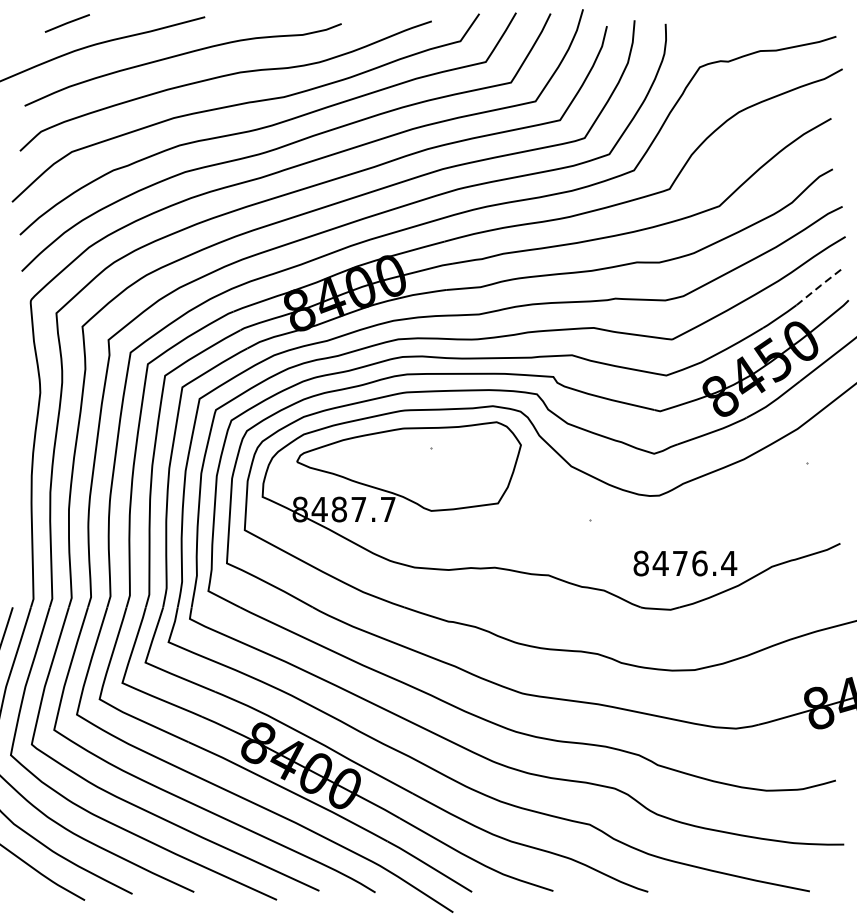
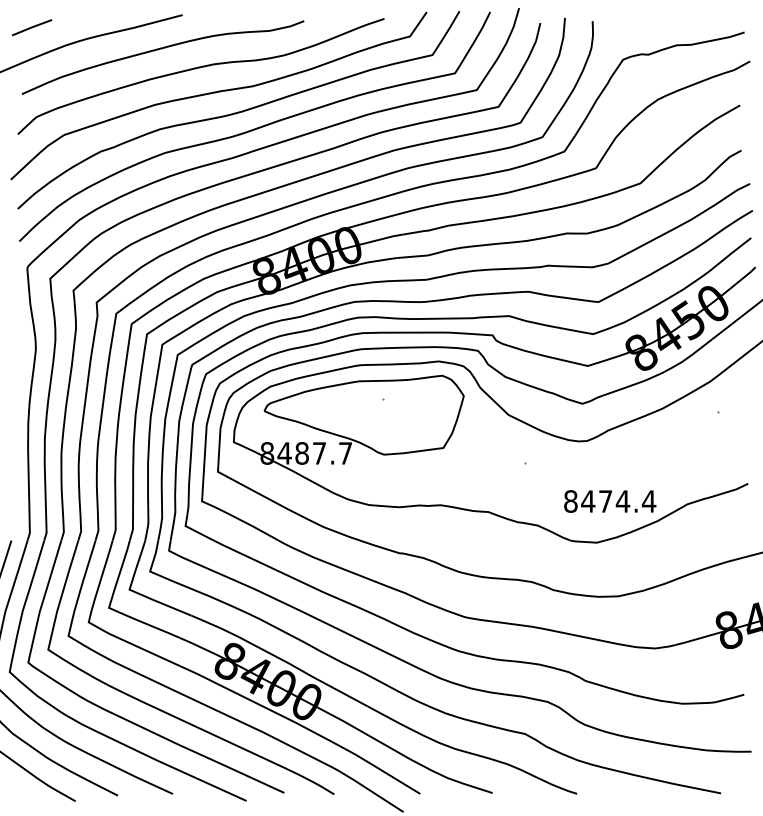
line: (67, 23) -> (32, 27), moved
line: (820, 286) -> (730, 254), dashed -> solid
text: (699, 563) -> (622, 501), 8476.4 -> 8474.4

